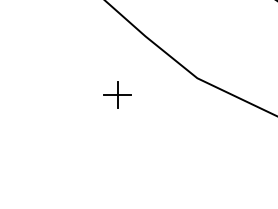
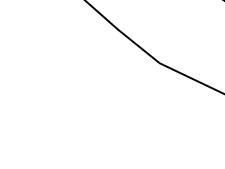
part: (117, 94) -> (95, 76), removed

